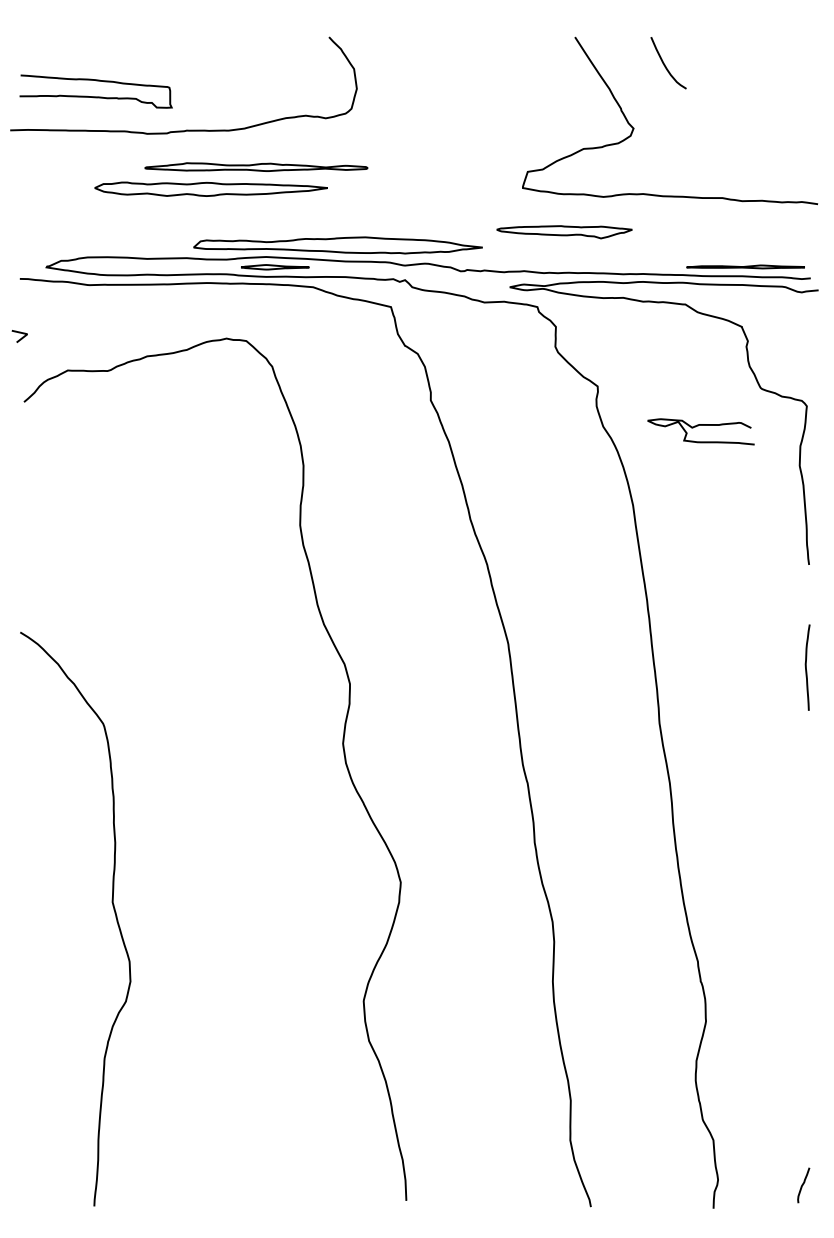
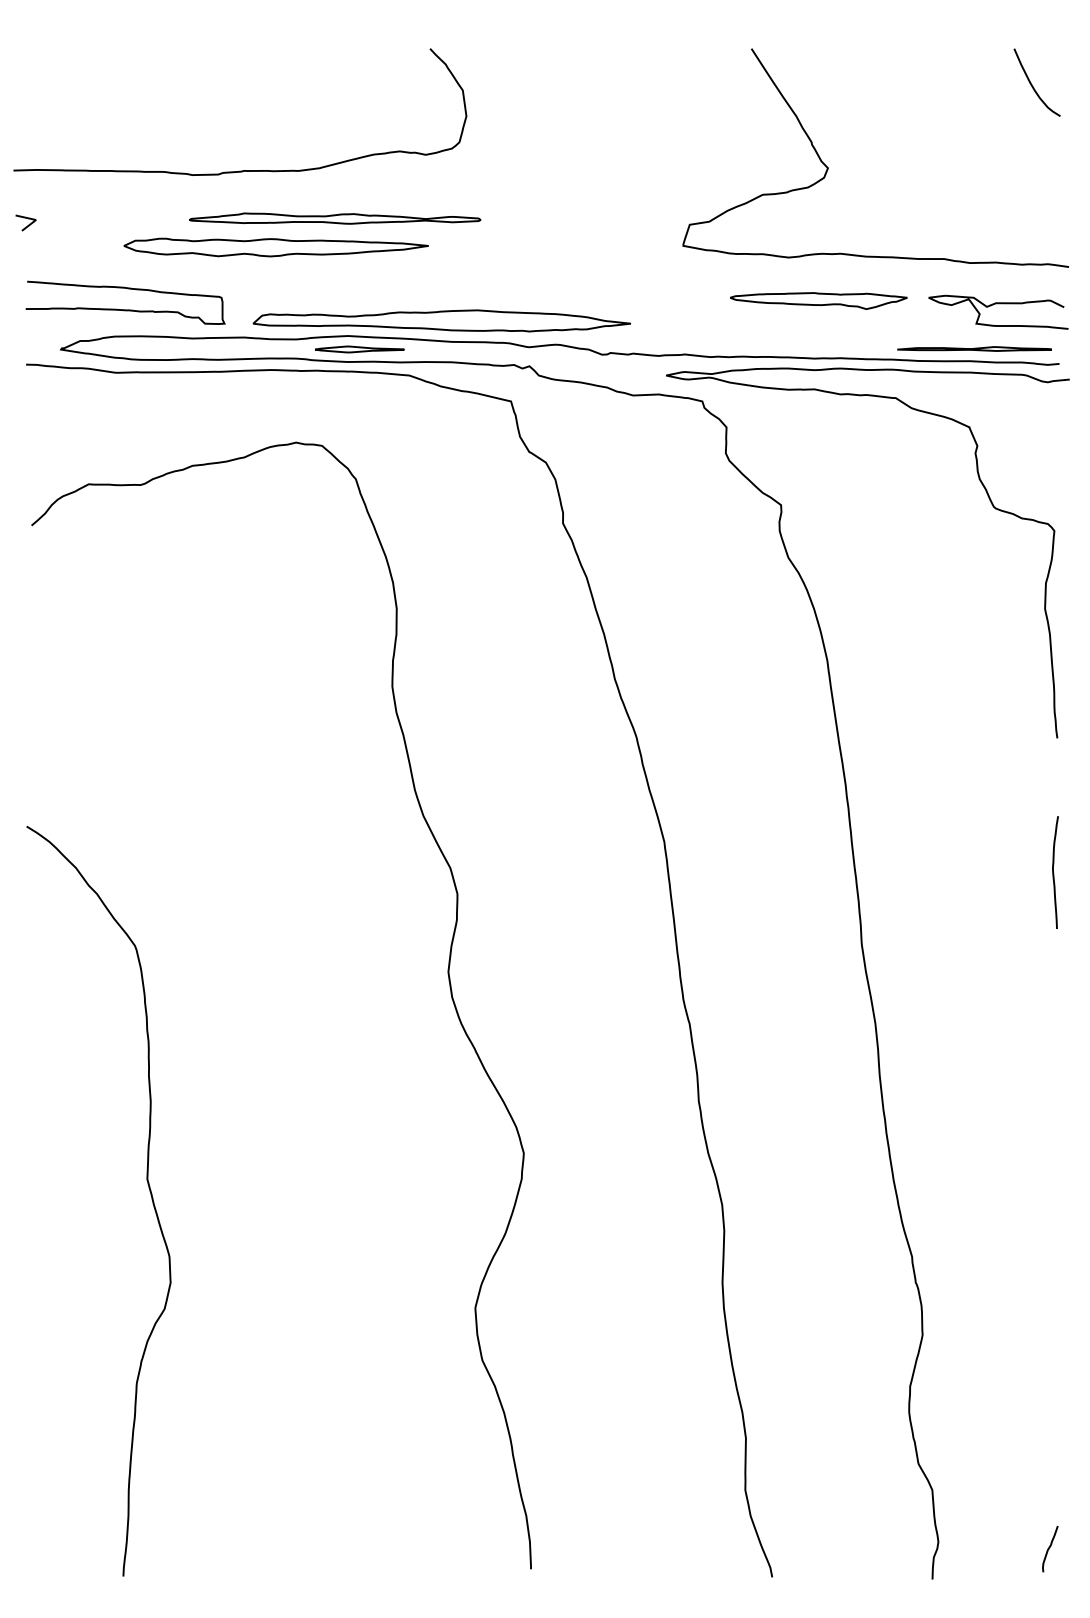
curve: (665, 64) -> (1033, 84), moved
curve: (95, 96) -> (124, 309), moved
part: (564, 232) -> (818, 301), moved
line: (21, 337) -> (28, 224), moved
curve: (698, 426) -> (995, 305), moved

